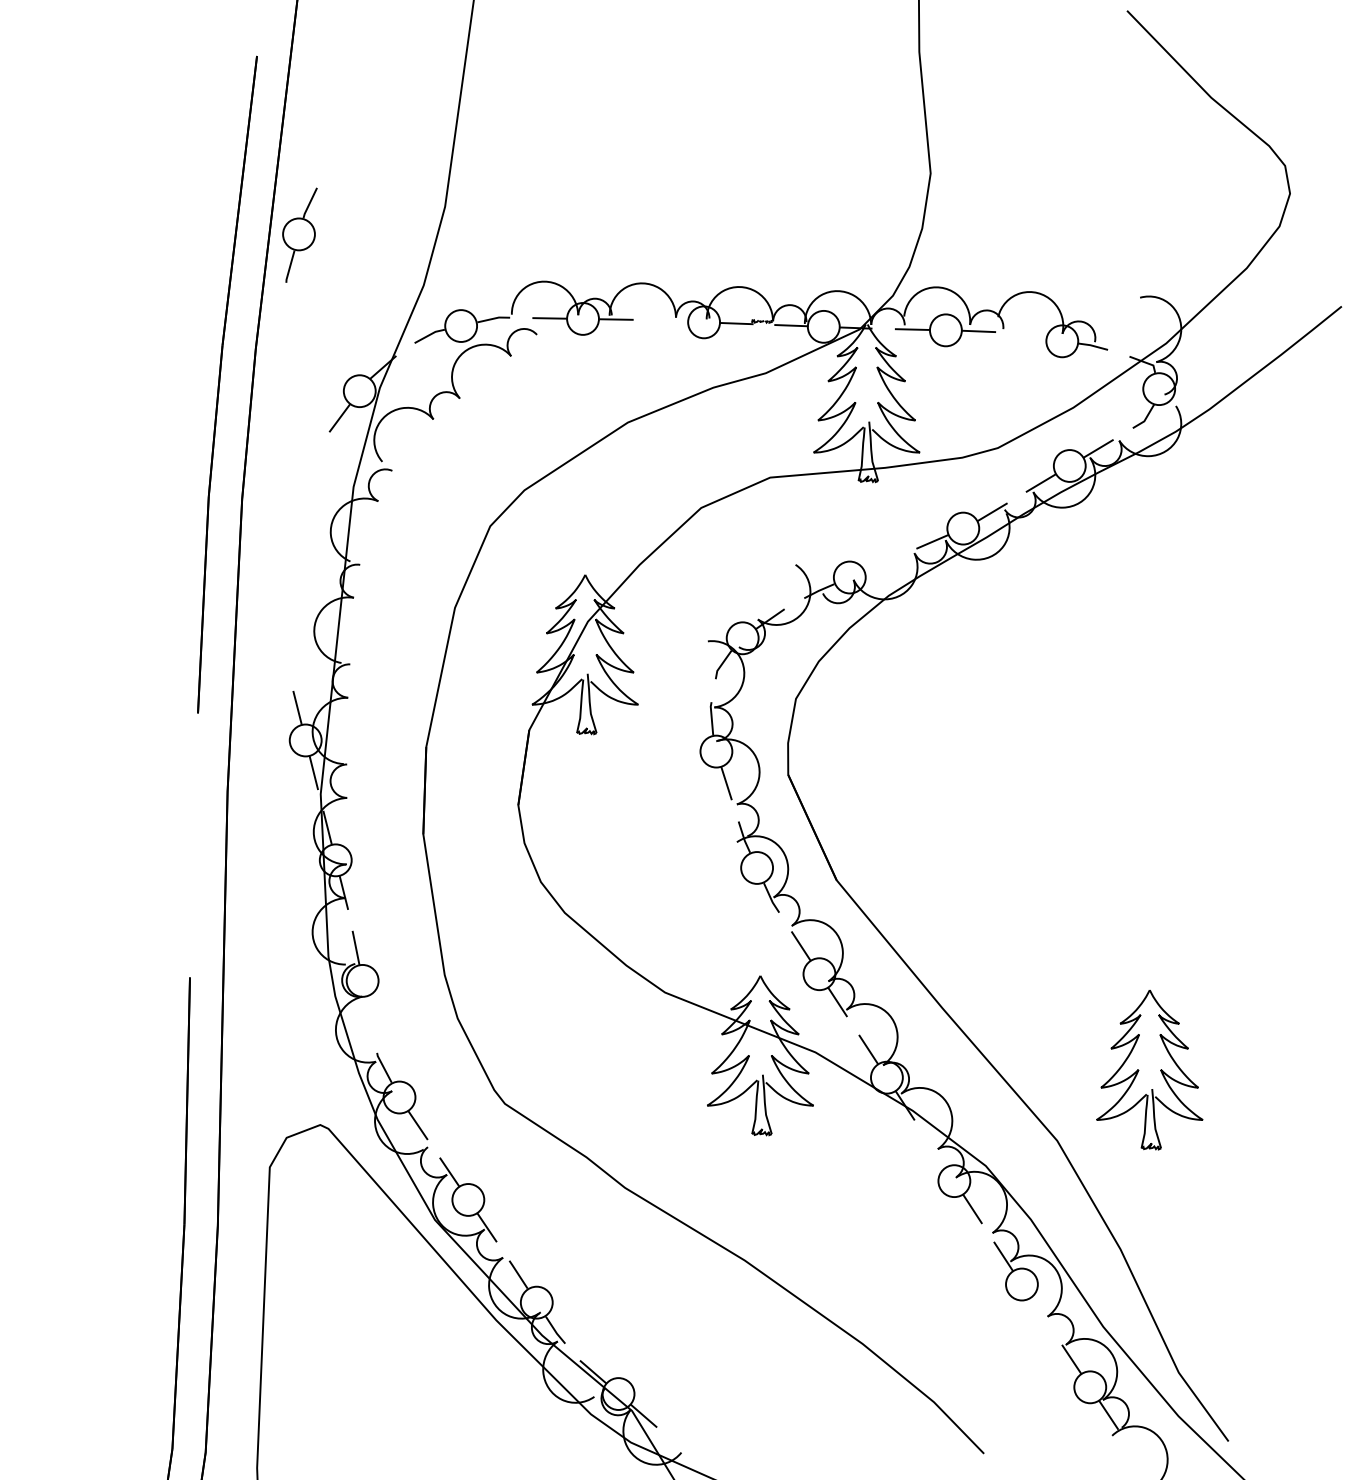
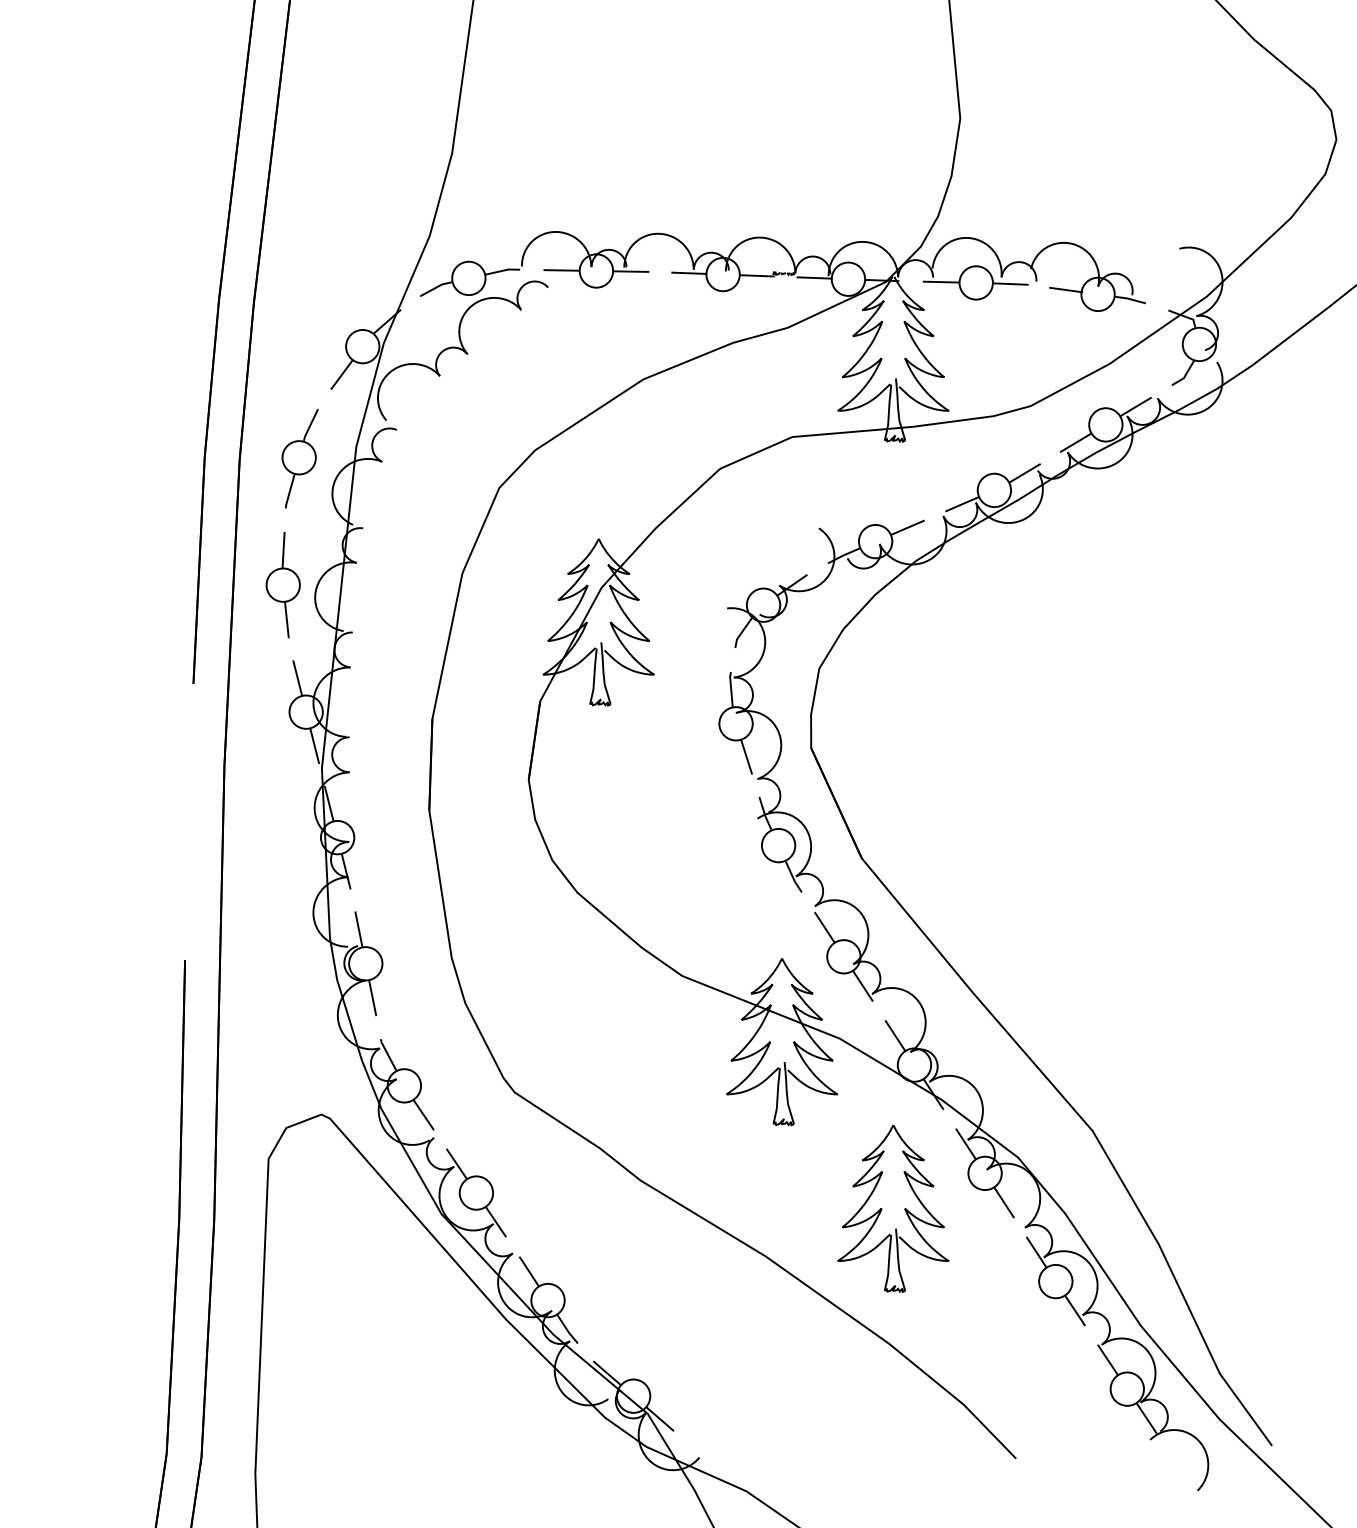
part: (299, 234) -> (299, 457), moved
line: (671, 320) -> (689, 272), added
line: (1031, 337) -> (1065, 290), added
line: (880, 563) -> (907, 526), added
part: (283, 618) -> (282, 584), added
line: (368, 1013) -> (371, 997), added
part: (1149, 1070) -> (893, 1209), moved
line: (936, 1153) -> (966, 1144), added
line: (1040, 1312) -> (1075, 1310), added

